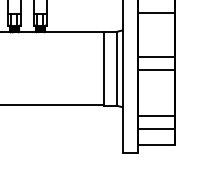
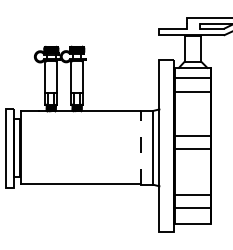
line: (103, 68) -> (140, 147), solid -> dashed

